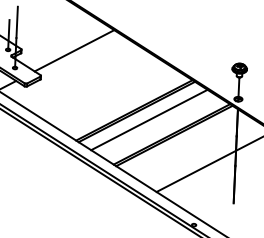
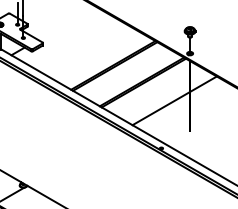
line: (73, 49) -> (66, 22), removed
line: (149, 119) -> (124, 71), removed

